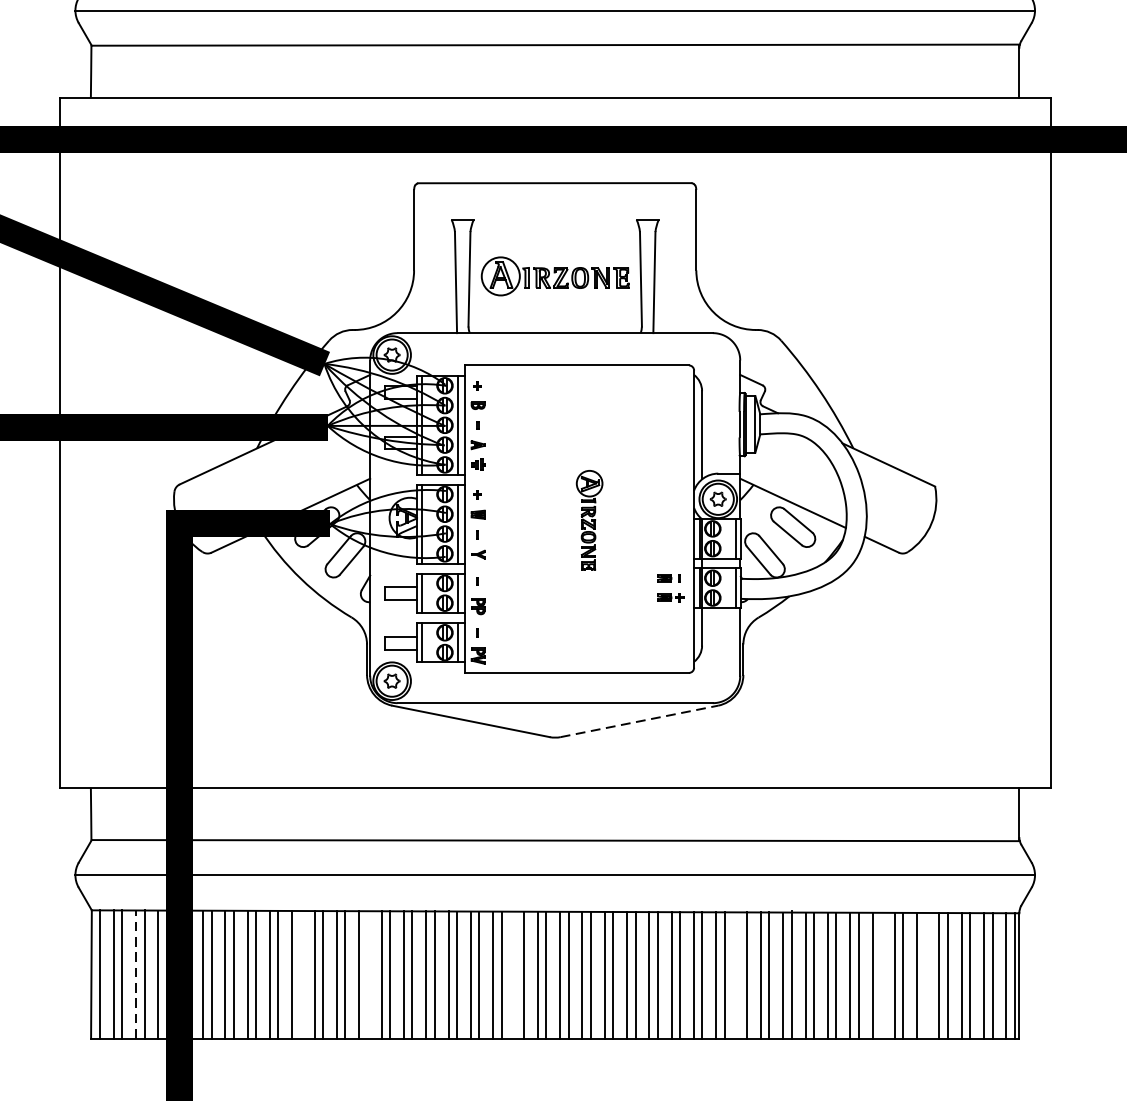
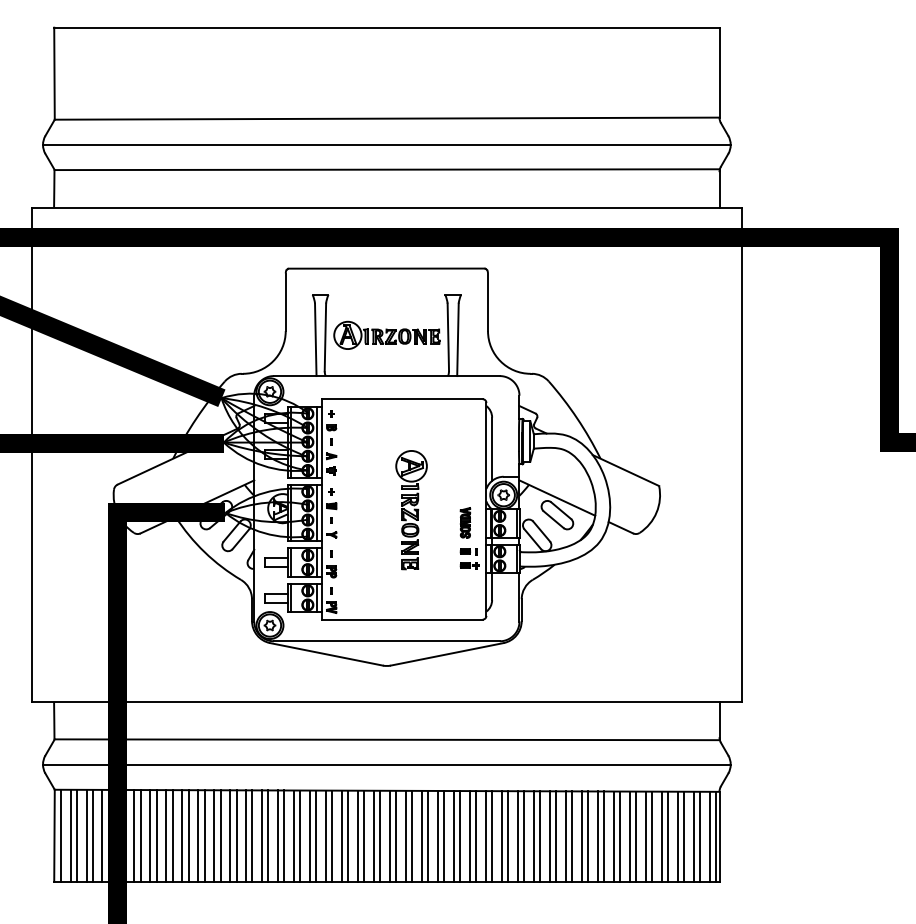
part: (589, 520) -> (411, 510), size x1.67
part: (664, 537) -> (465, 522), added
line: (639, 721) -> (447, 654), dashed -> solid
line: (136, 974) -> (86, 835), dashed -> solid
line: (300, 974) -> (204, 835), added
line: (367, 974) -> (252, 835), added
line: (515, 974) -> (358, 835), added
line: (738, 975) -> (518, 836), added
line: (881, 975) -> (620, 836), added
line: (925, 975) -> (652, 836), added

